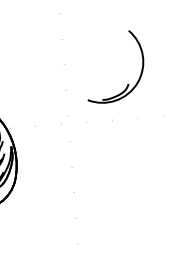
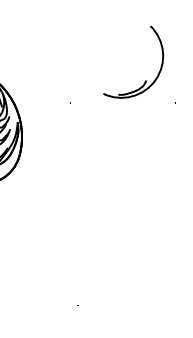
part: (127, 84) -> (145, 80), moved

